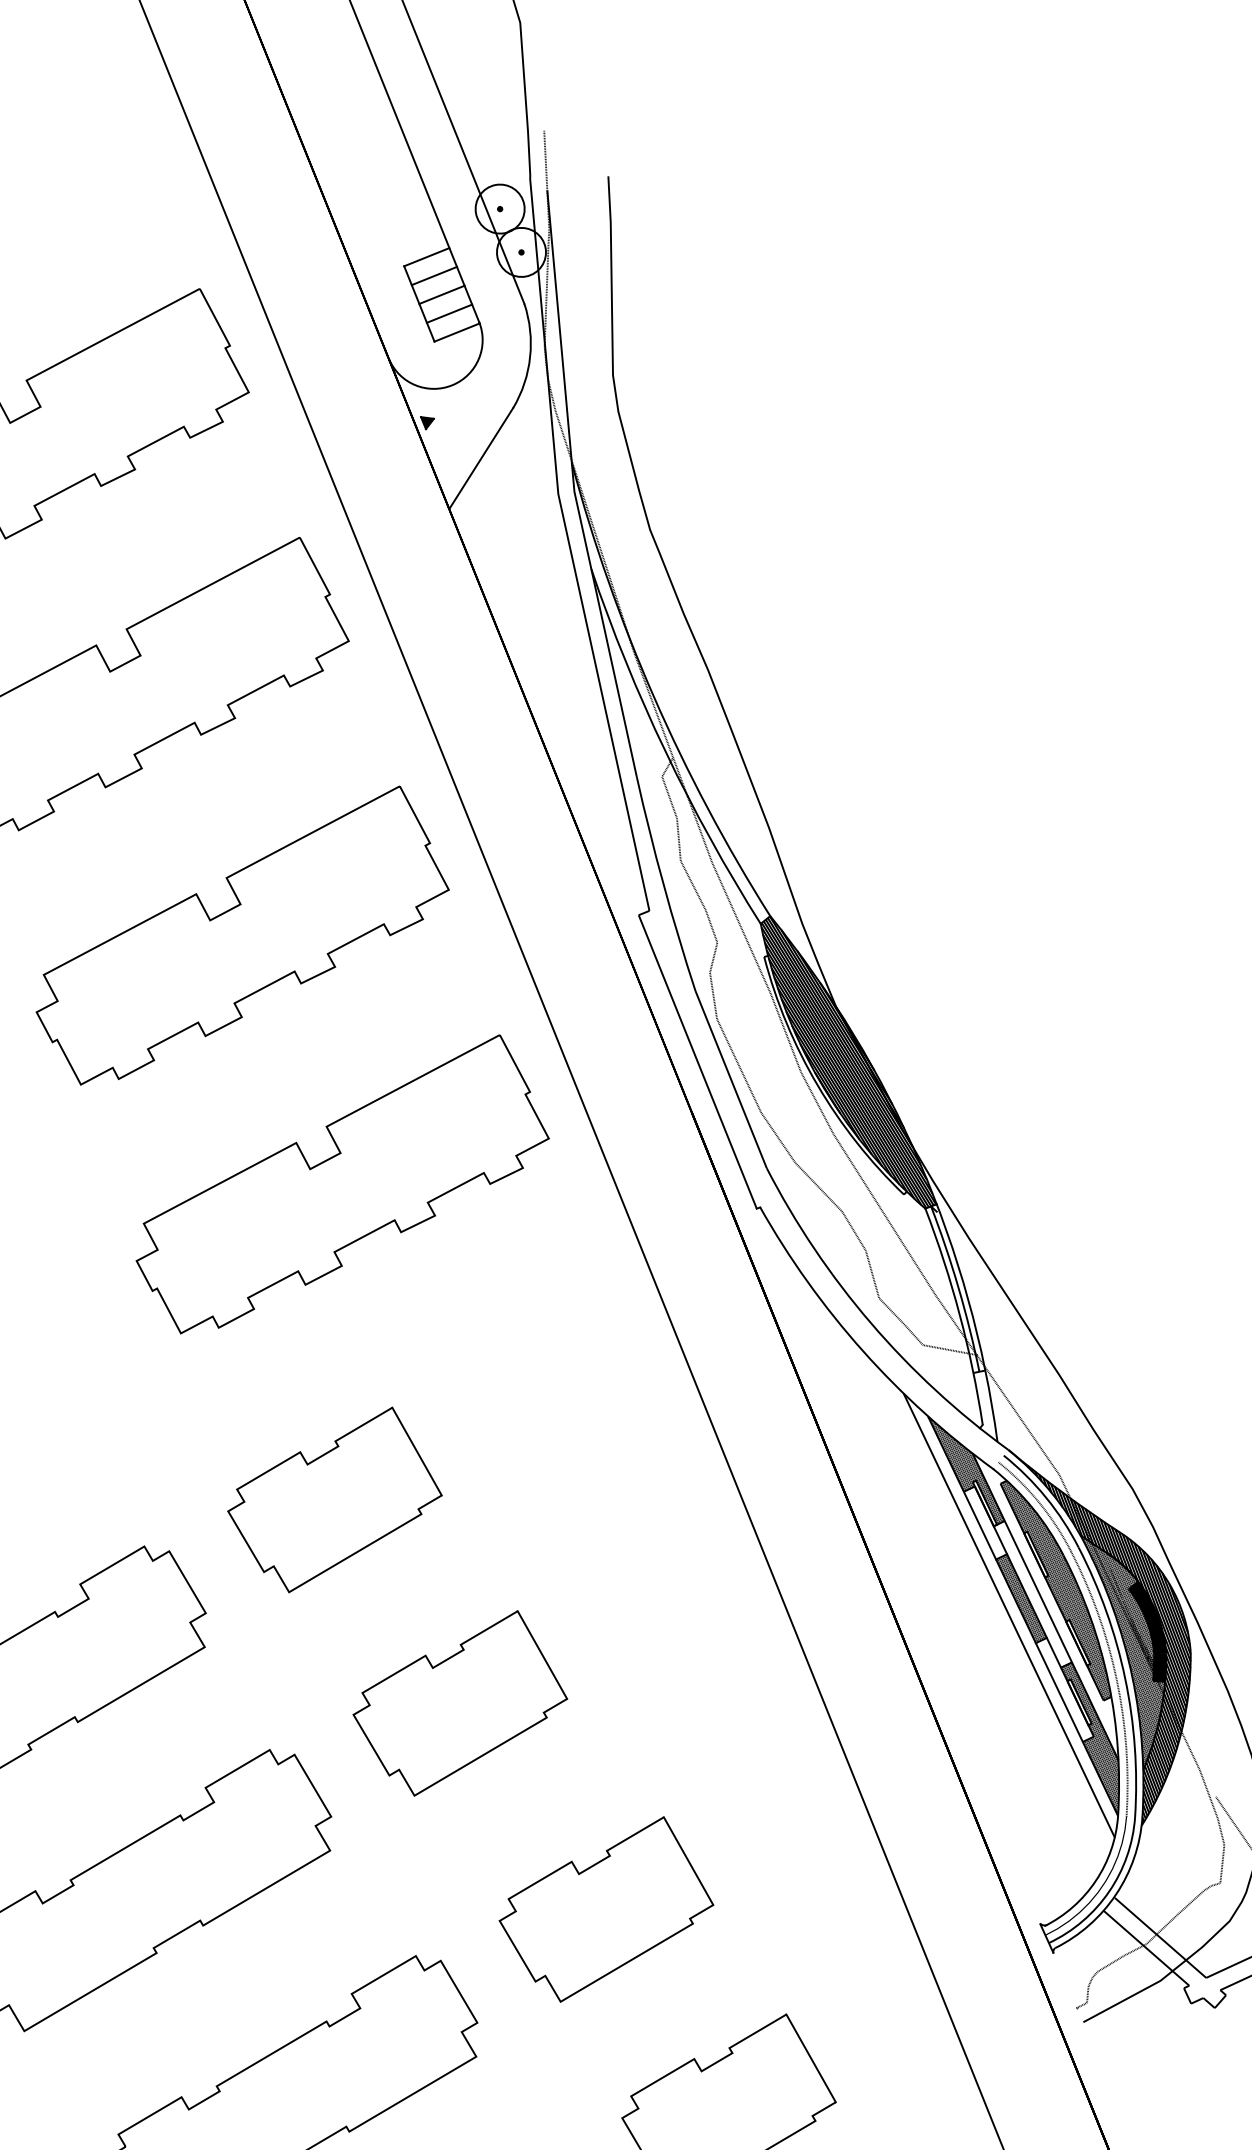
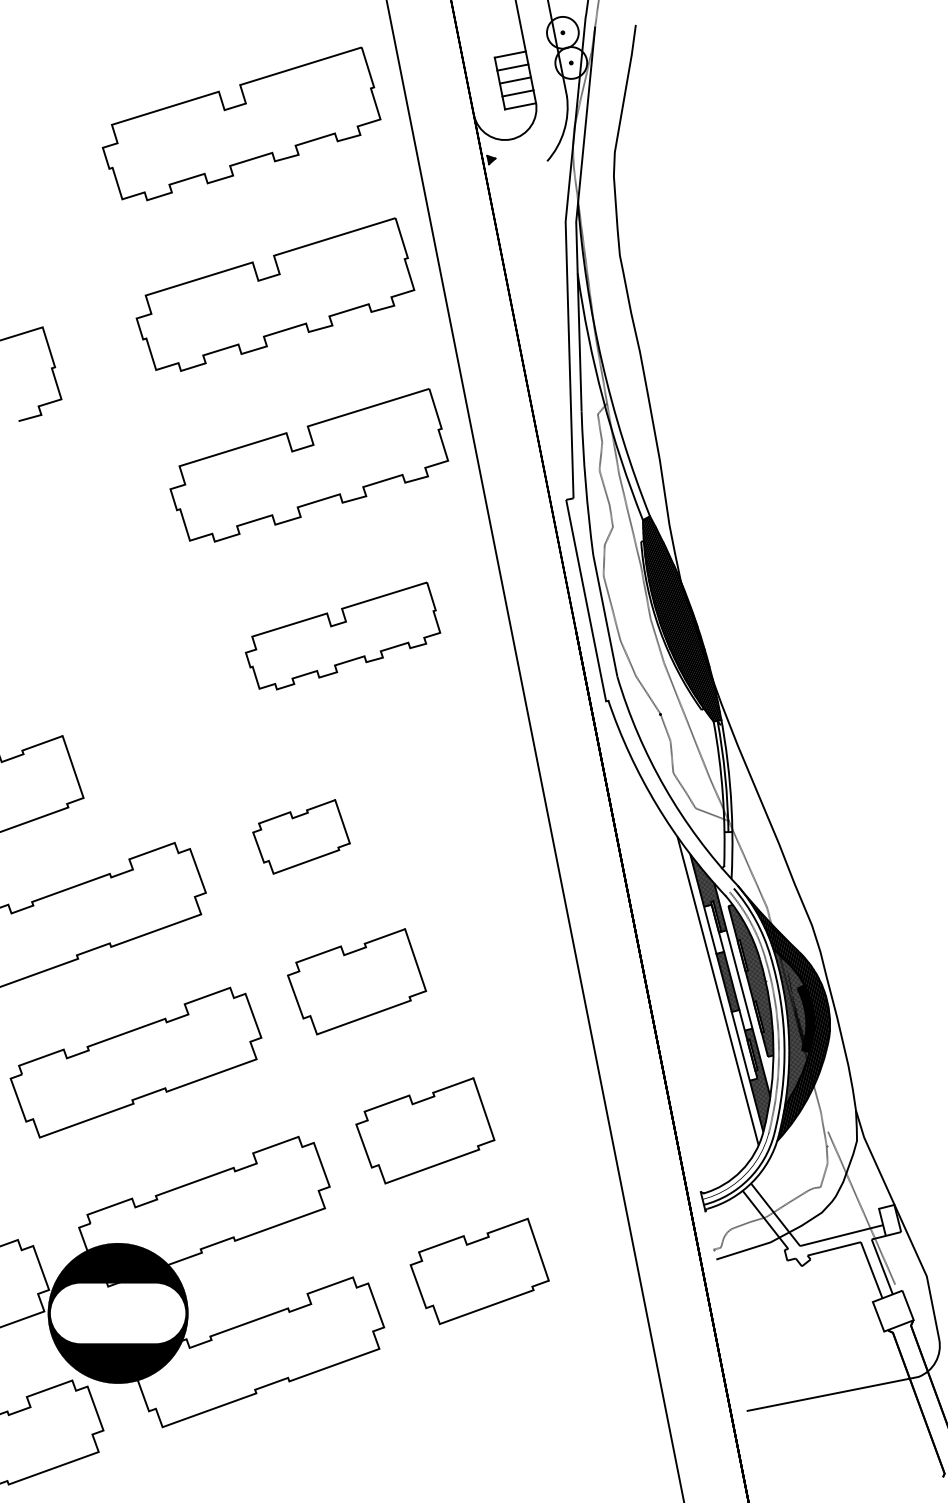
line: (480, 458) -> (520, 189), removed
part: (338, 1184) -> (342, 635), size x0.7
part: (334, 1500) -> (301, 836), size x0.7

